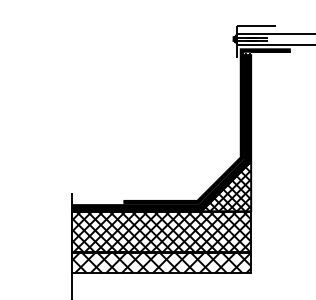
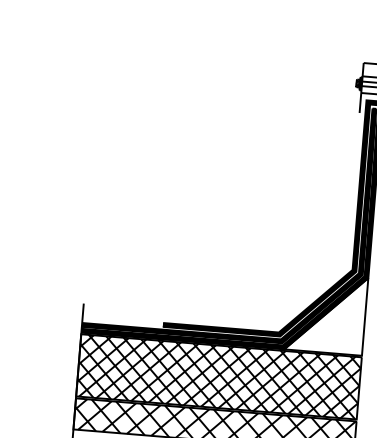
hatch: (228, 186) -> (329, 313), removed

